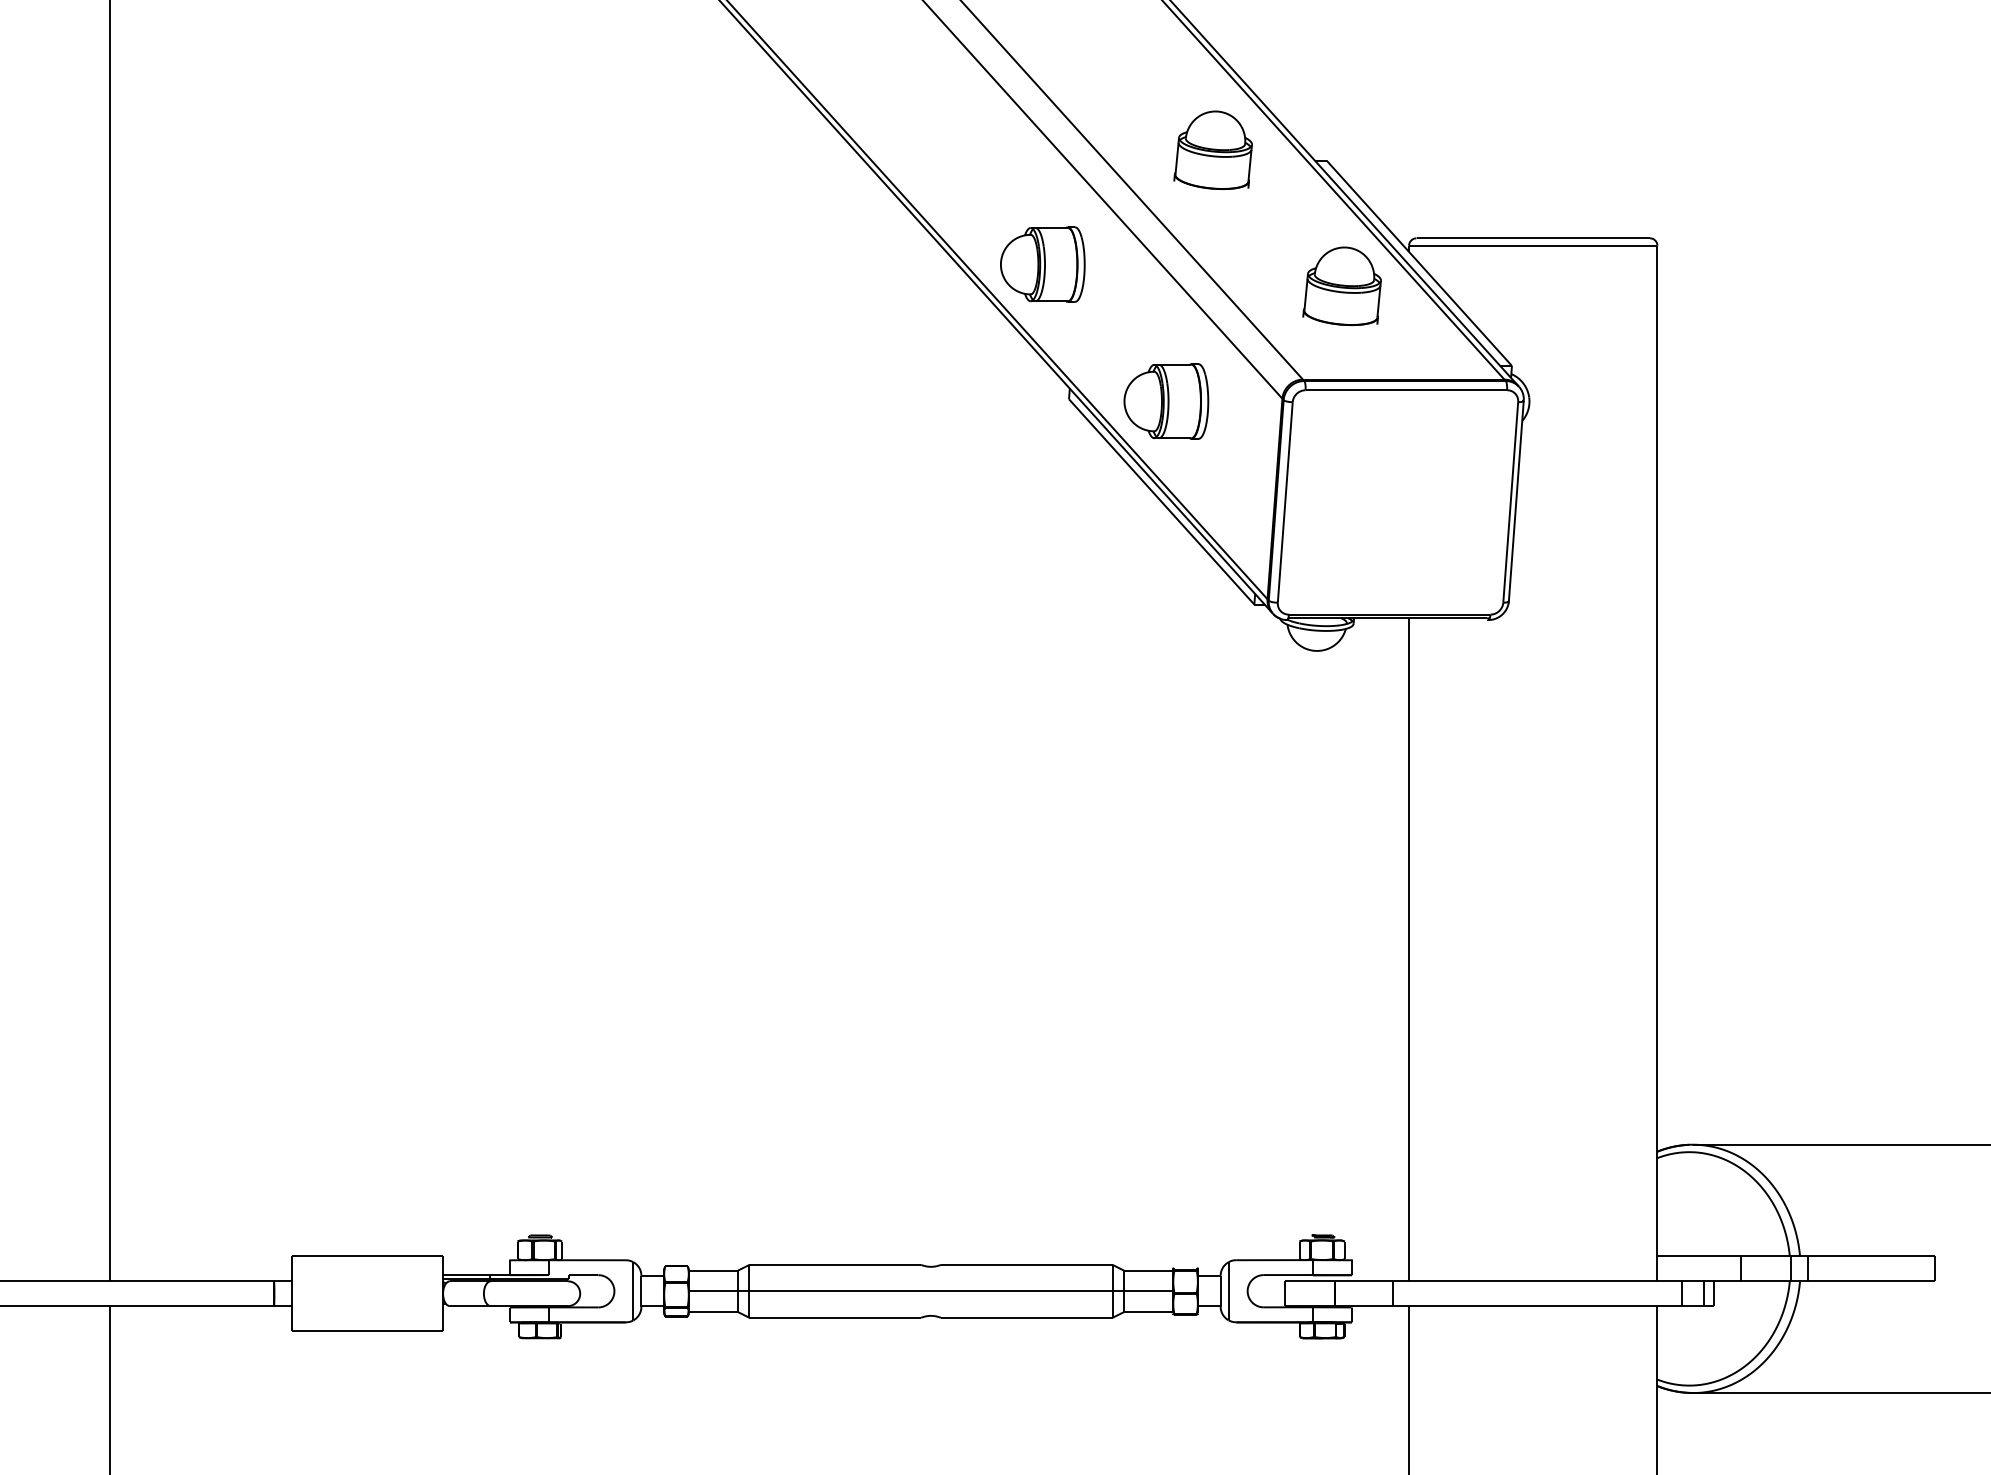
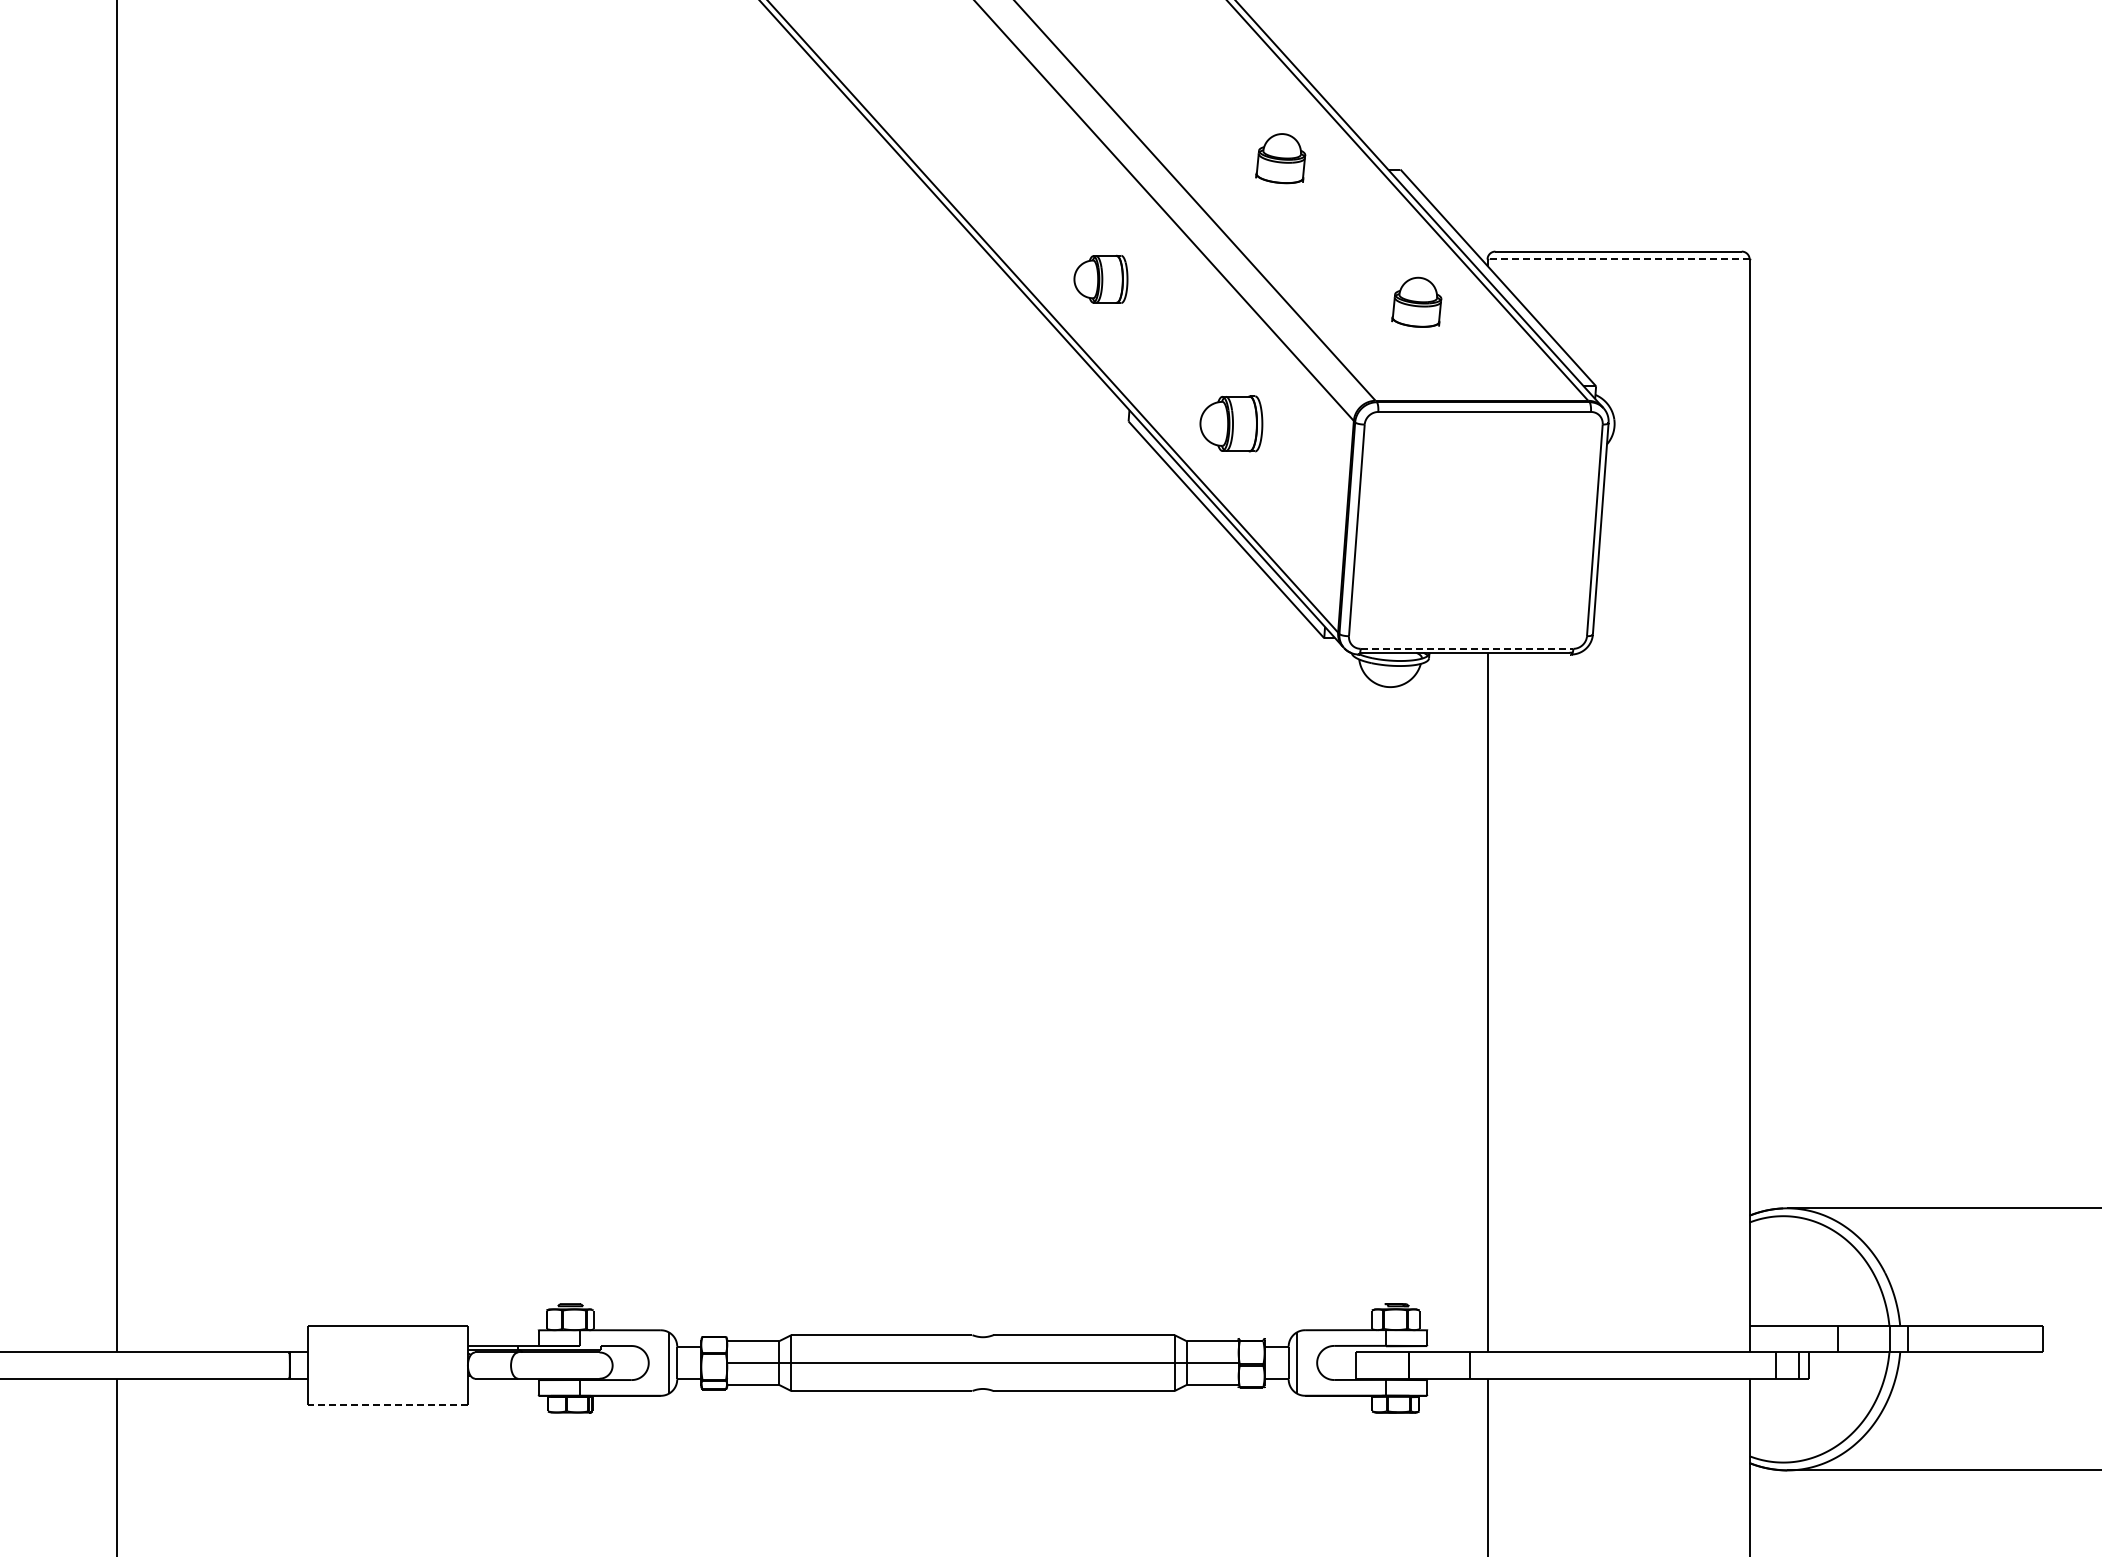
part: (1212, 150) -> (1280, 158), size x0.6
line: (1533, 245) -> (1618, 259), solid -> dashed
part: (1042, 264) -> (1100, 279), size x0.6
part: (1341, 286) -> (1416, 302), size x0.6
part: (1166, 401) -> (1231, 423), size x0.7
line: (1390, 614) -> (1467, 648), solid -> dashed
line: (366, 1330) -> (387, 1404), solid -> dashed

